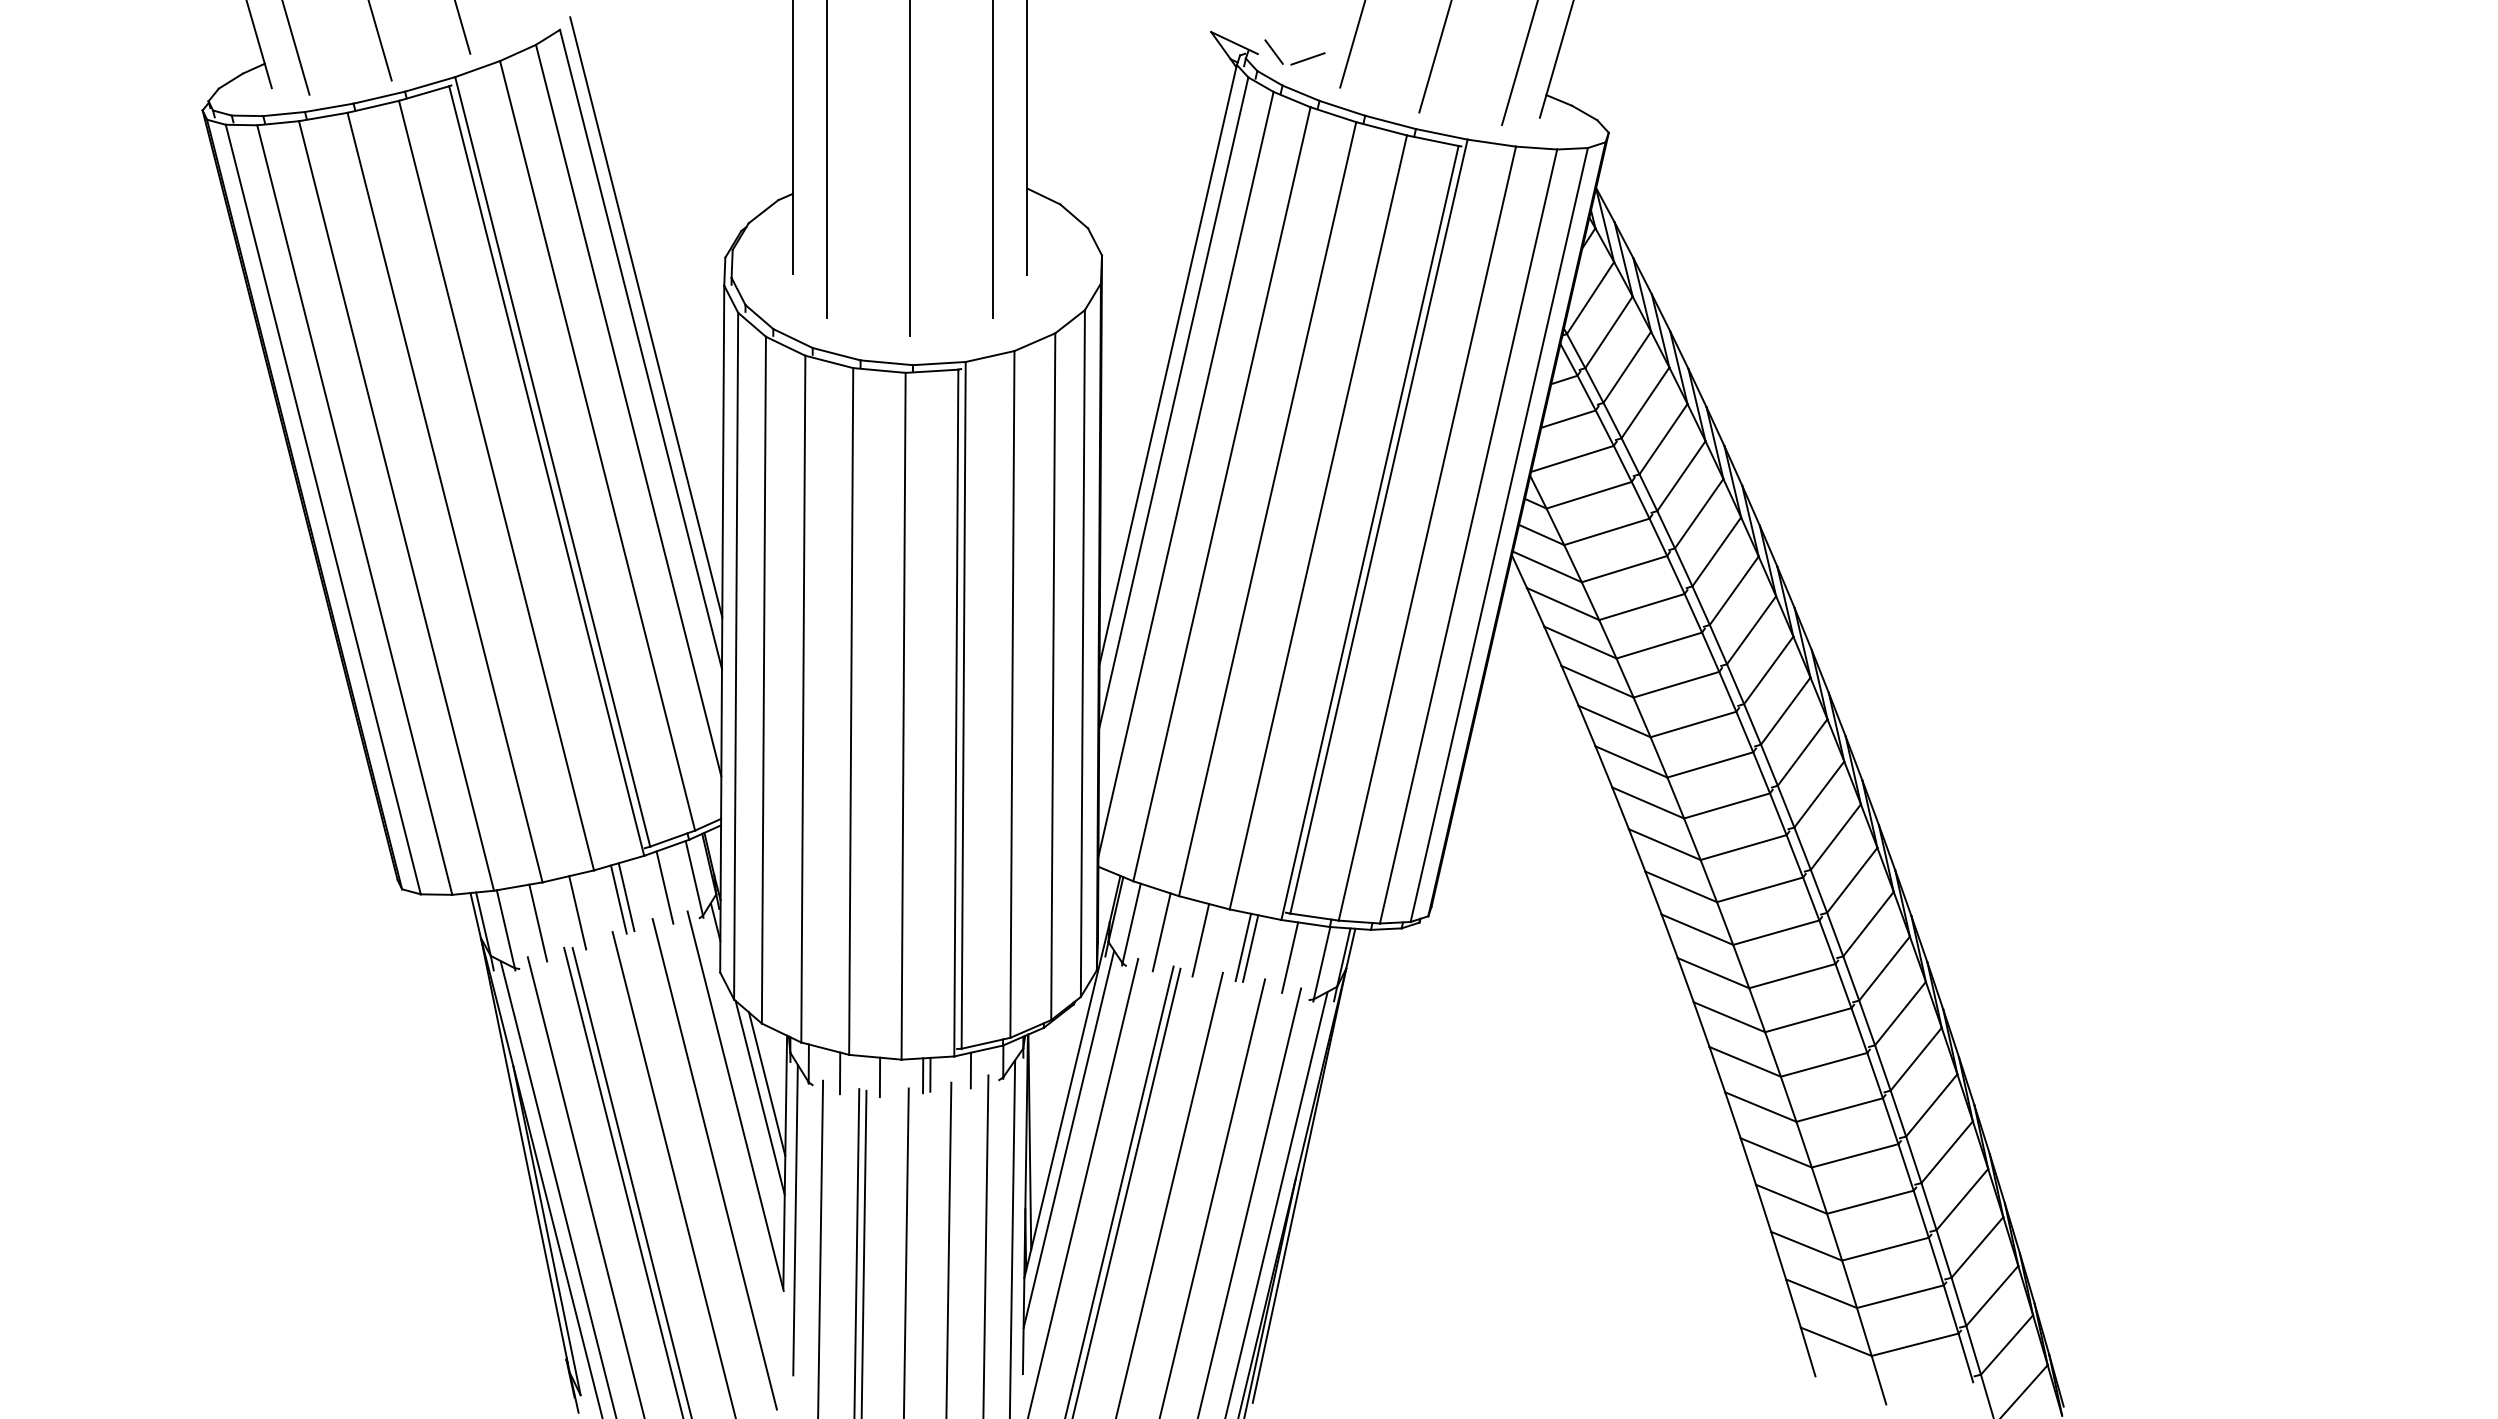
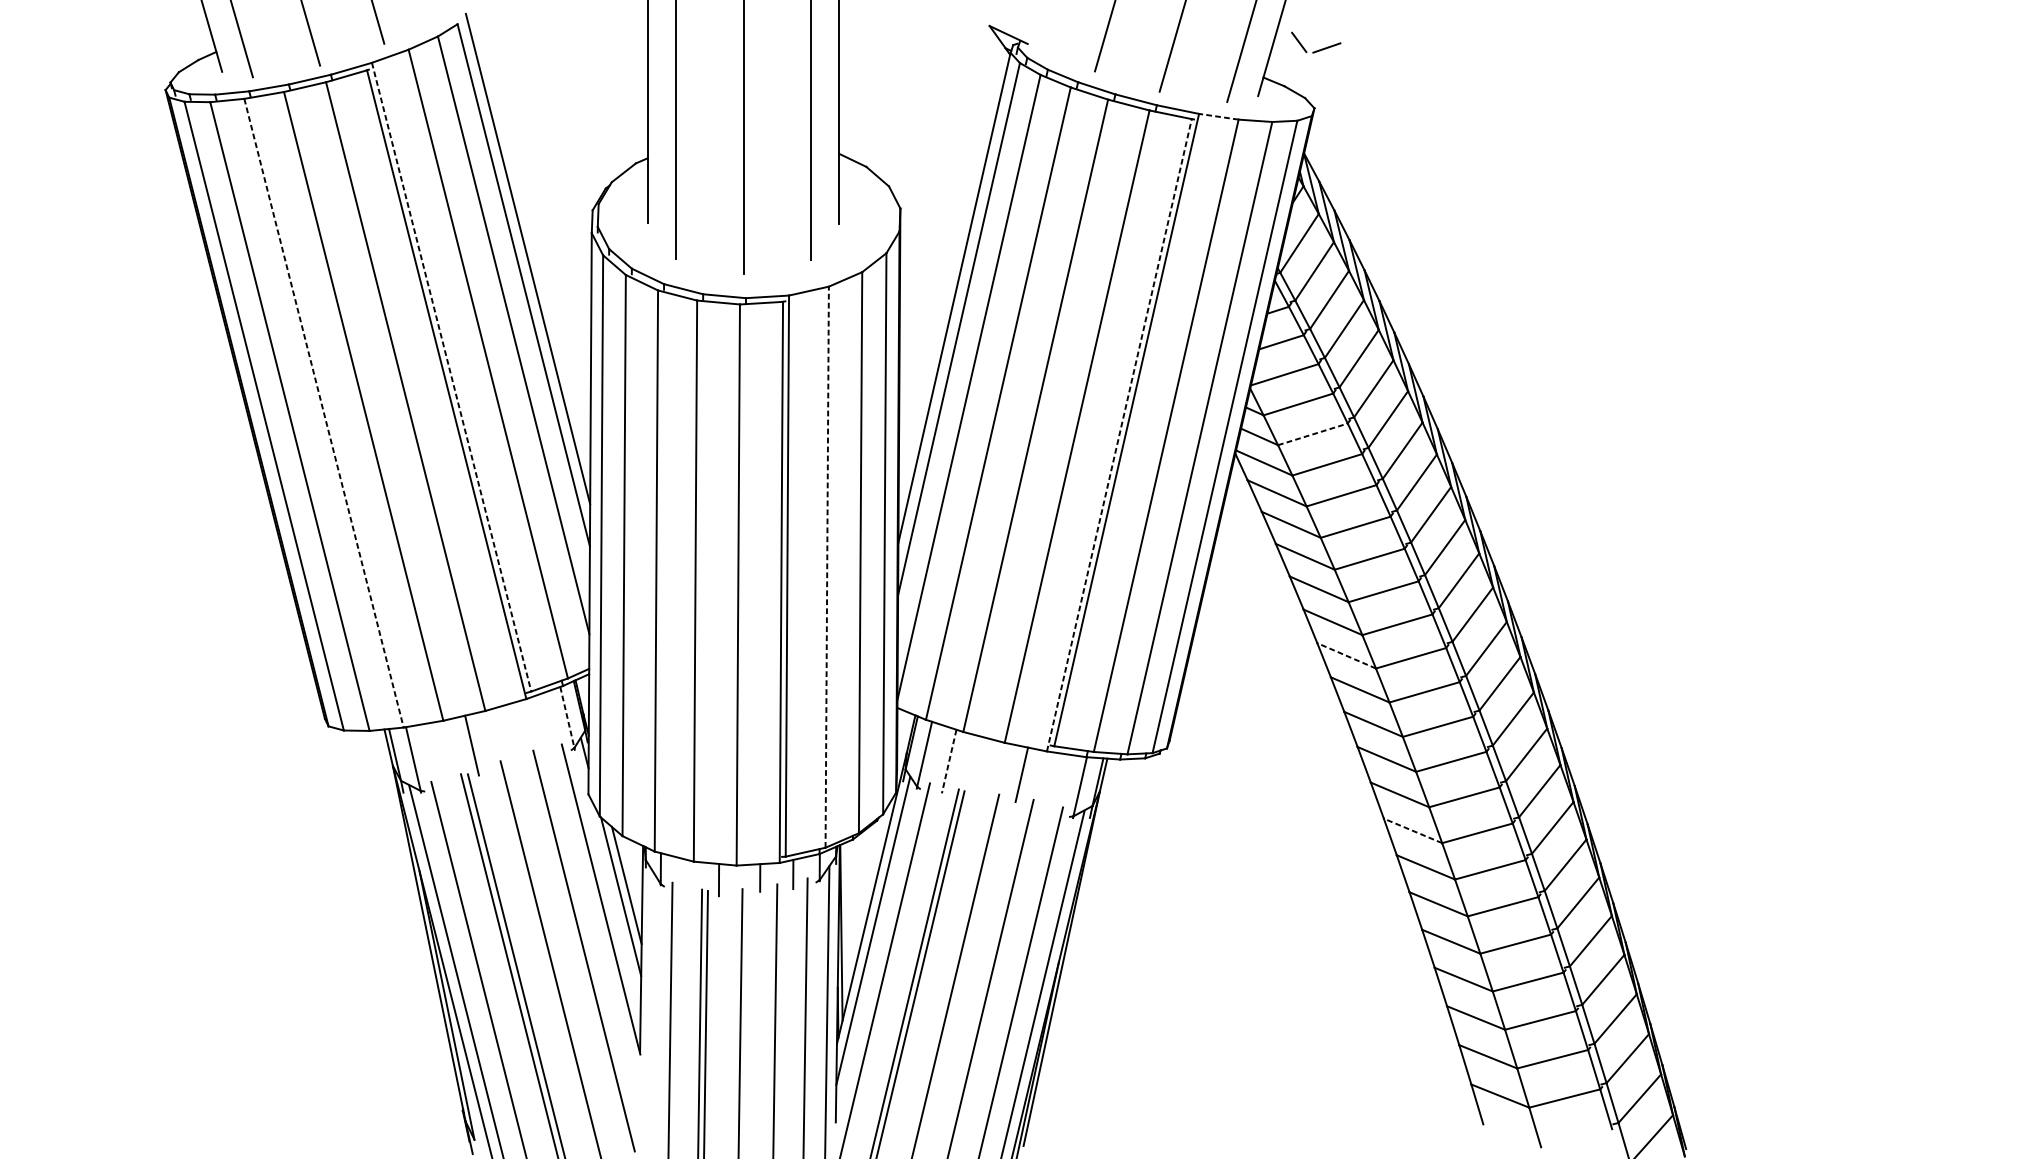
part: (1299, 60) -> (1319, 49), moved
line: (1491, 143) -> (1218, 117), solid -> dashed
line: (552, 461) -> (451, 376), solid -> dashed
line: (396, 505) -> (324, 412), solid -> dashed
line: (1606, 531) -> (1312, 434), solid -> dashed
line: (1370, 532) -> (1119, 434), solid -> dashed
line: (1012, 693) -> (827, 566), solid -> dashed
line: (1647, 802) -> (1346, 655), solid -> dashed
line: (694, 878) -> (567, 717), solid -> dashed
line: (664, 887) -> (542, 724), removed
line: (626, 897) -> (511, 733), removed
line: (618, 899) -> (505, 734), removed
line: (538, 922) -> (440, 753), removed
line: (1161, 932) -> (949, 761), solid -> dashed
line: (1200, 940) -> (980, 768), removed
line: (1243, 947) -> (1016, 773), removed
line: (1290, 957) -> (1054, 782), removed
line: (1729, 1017) -> (1413, 831), solid -> dashed
line: (839, 1073) -> (685, 876), removed
line: (923, 1075) -> (754, 878), removed
line: (795, 1220) -> (649, 996), removed

